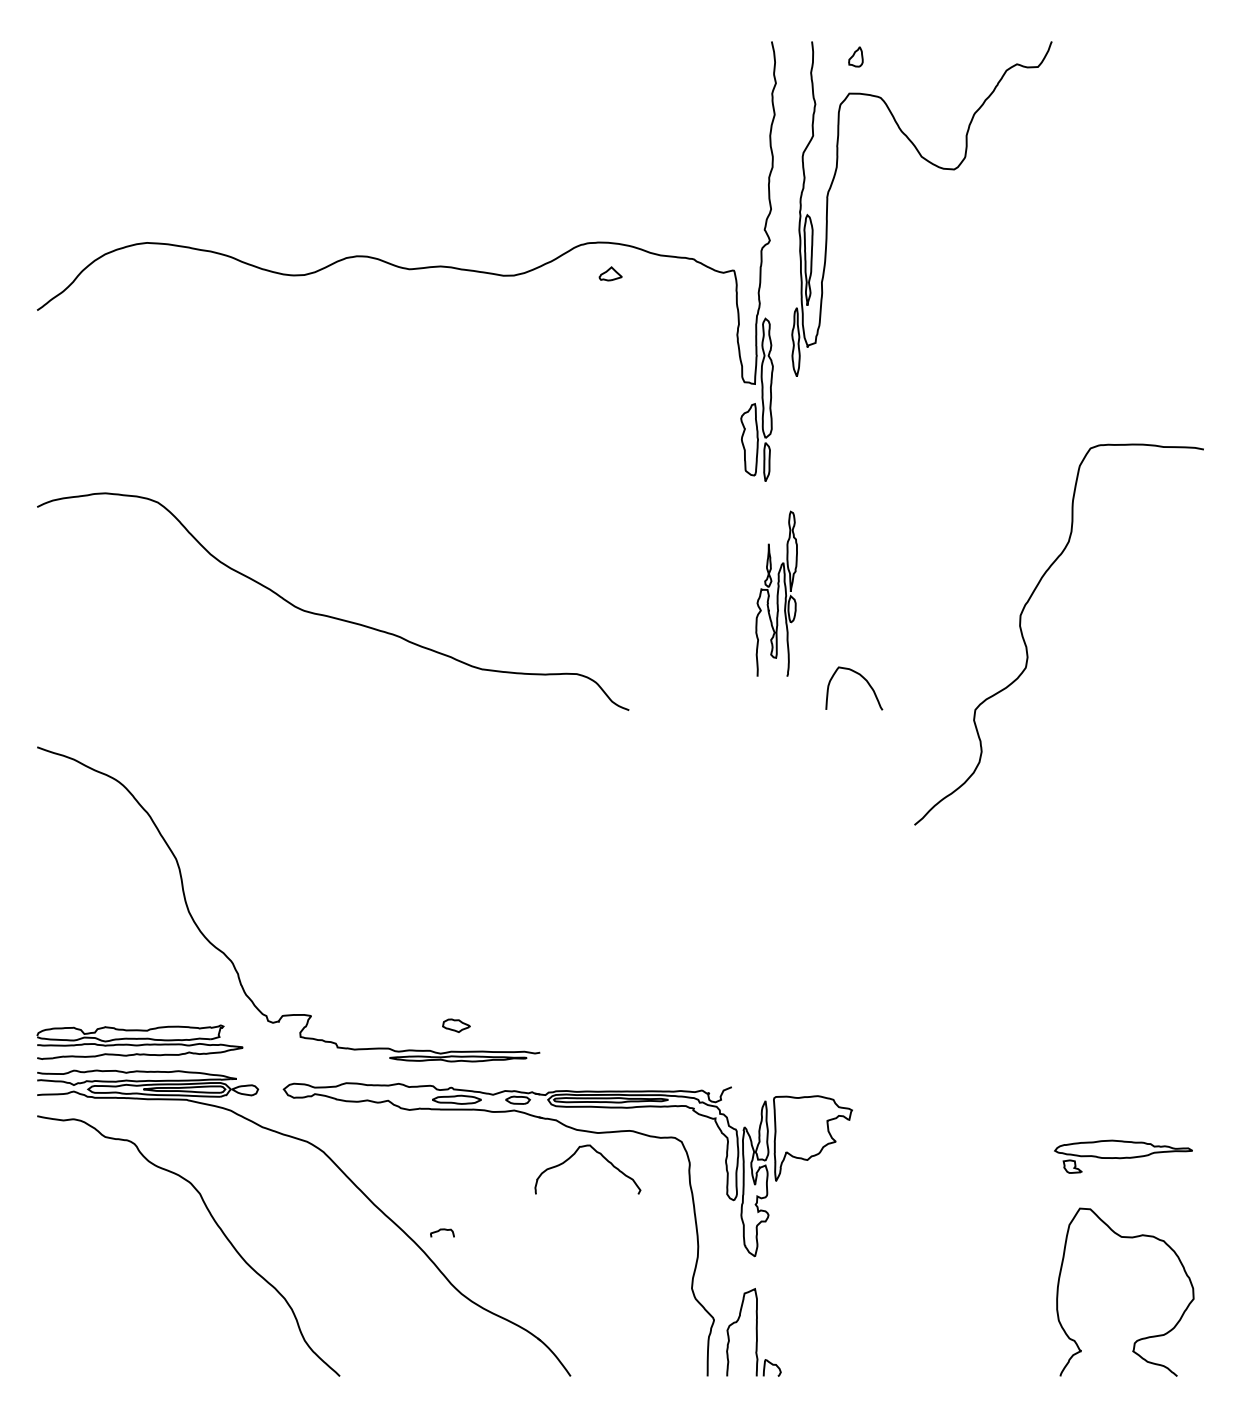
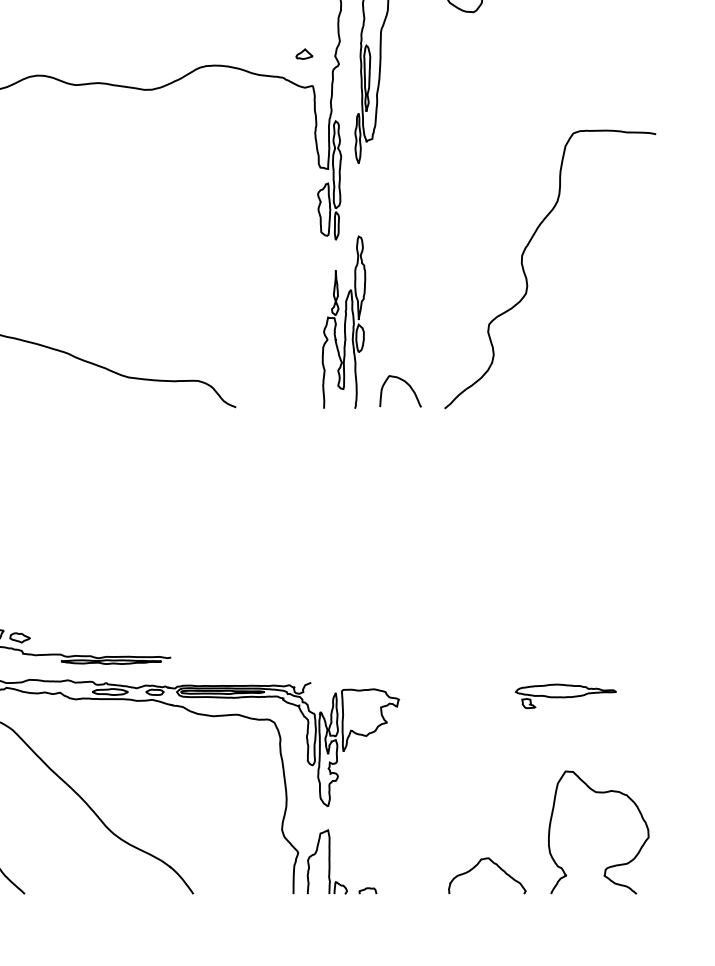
part: (610, 273) -> (304, 53), moved
part: (776, 593) -> (343, 322), size x1.43
curve: (1027, 646) -> (527, 278), moved
part: (456, 1025) -> (20, 637), moved
curve: (597, 1153) -> (494, 864), moved
part: (1123, 1156) -> (565, 696), moved
curve: (442, 1230) -> (367, 889), moved

